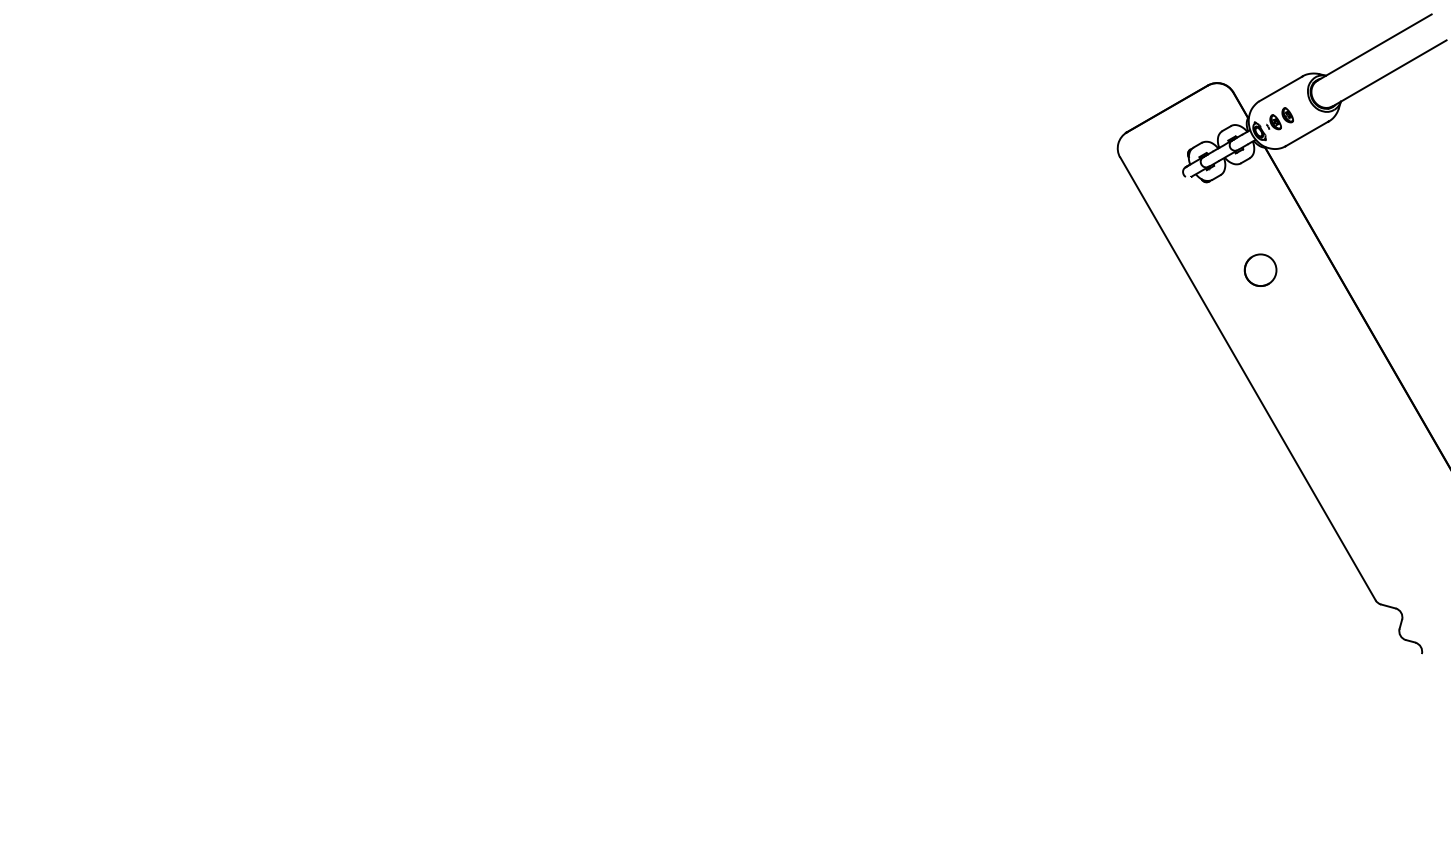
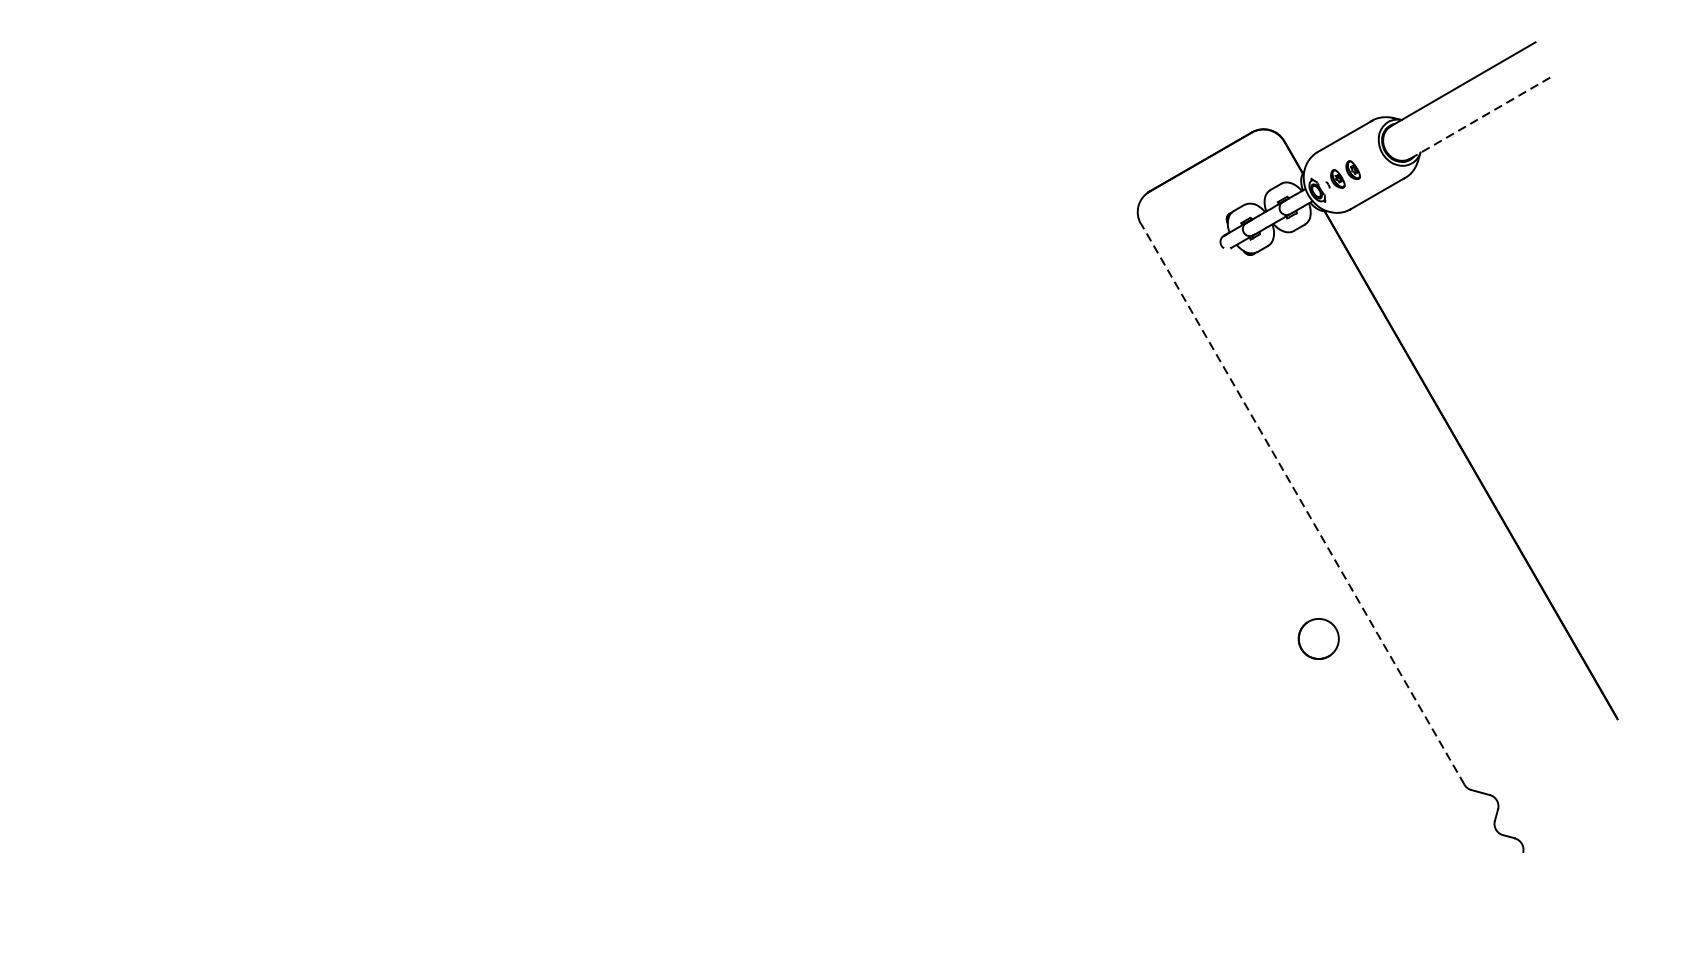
line: (1389, 73) -> (1482, 117), solid -> dashed
part: (1260, 269) -> (1318, 637), moved
line: (1247, 378) -> (1302, 503), solid -> dashed

